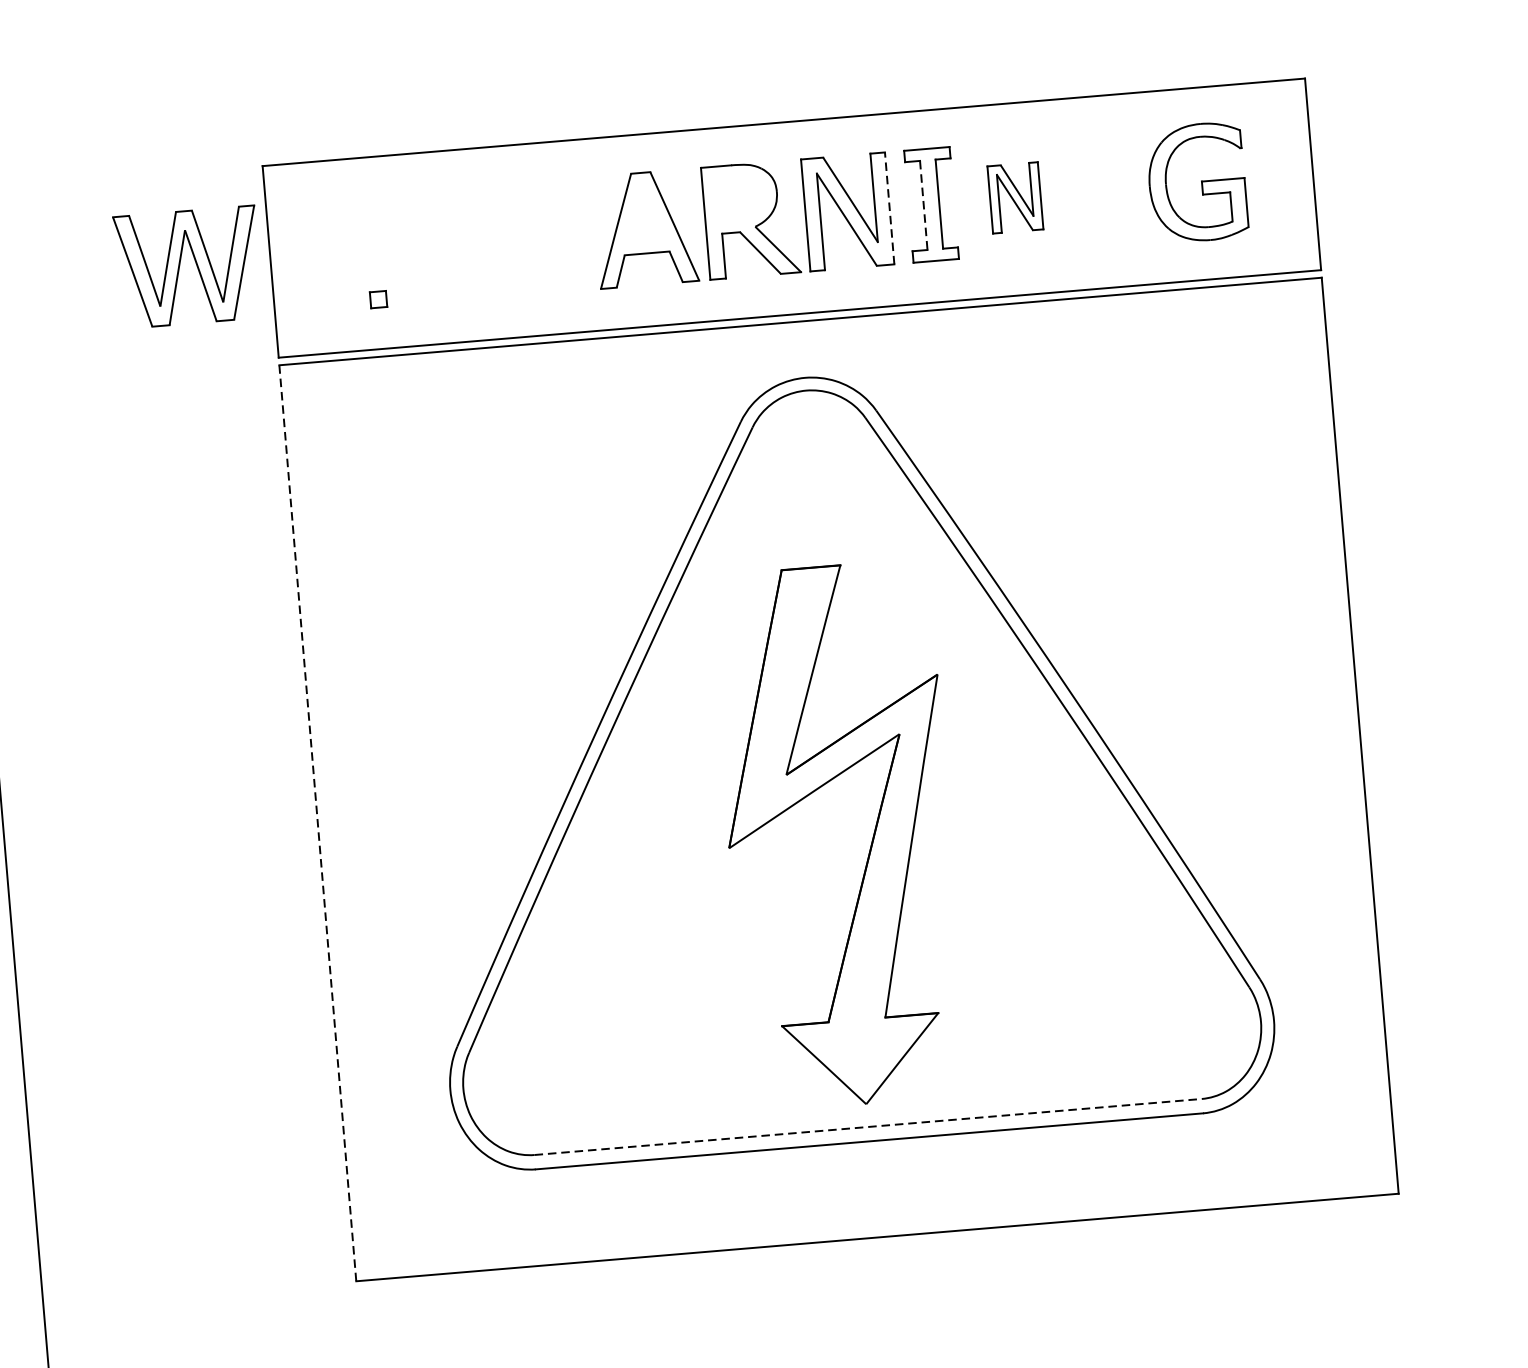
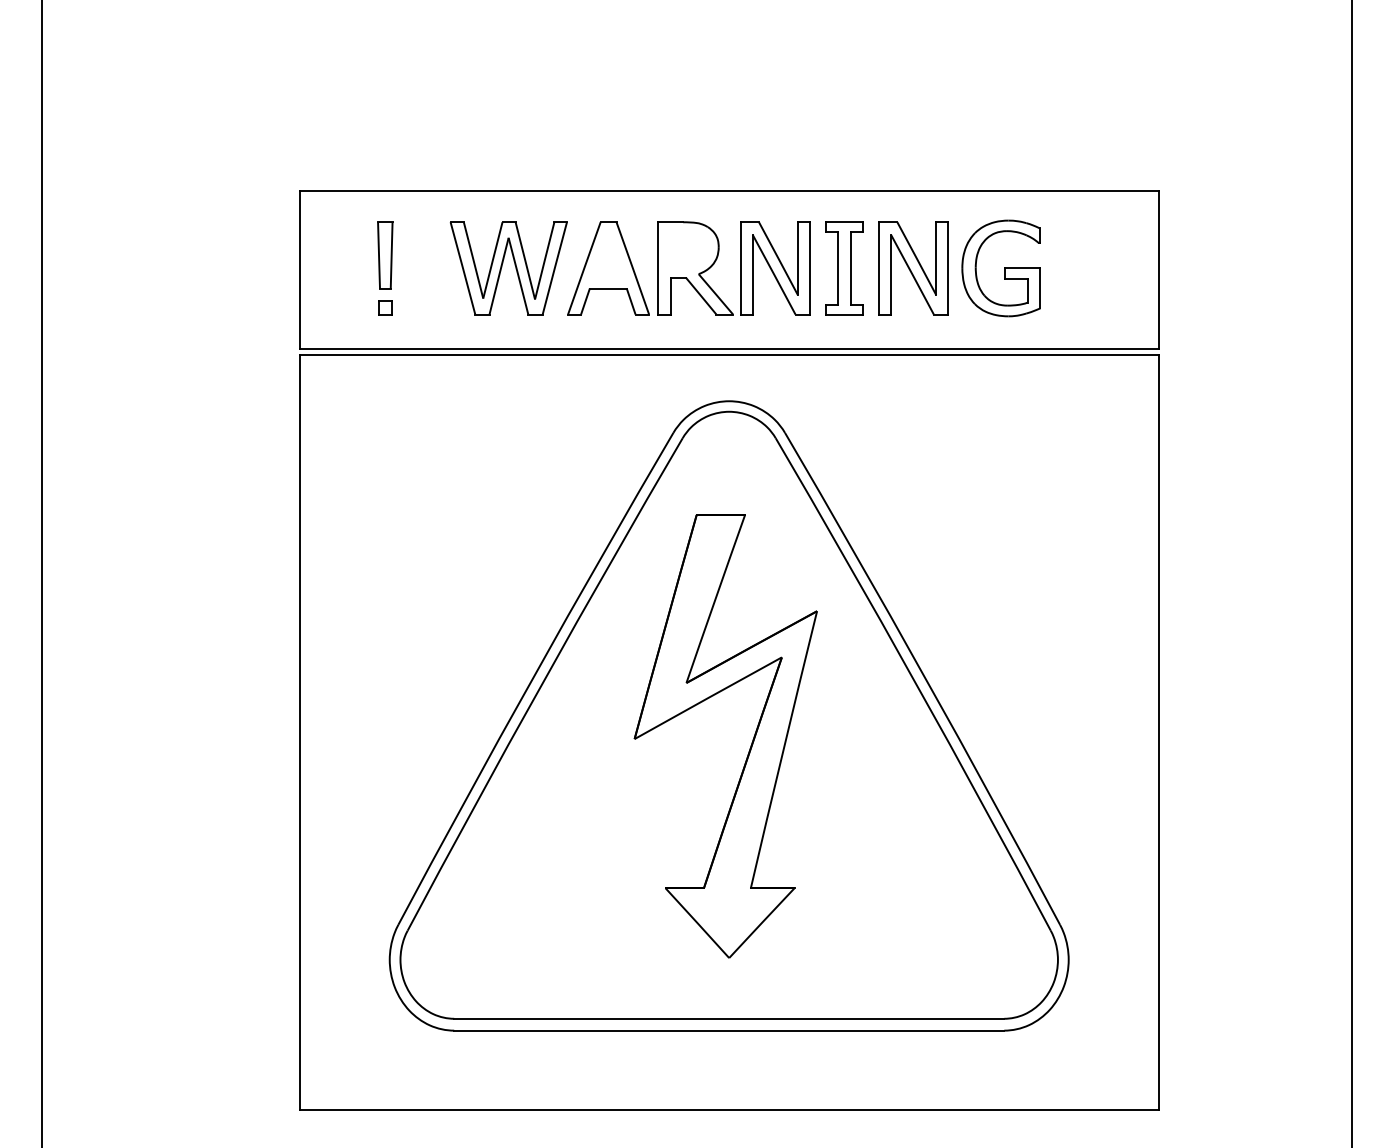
part: (1196, 182) -> (1000, 268), moved
part: (1015, 198) -> (913, 268), size x1.67
line: (924, 205) -> (838, 268), dashed -> solid
line: (889, 207) -> (809, 267), dashed -> solid
part: (373, 236) -> (385, 255), added
part: (180, 266) -> (502, 267), moved
line: (317, 823) -> (299, 732), dashed -> solid
part: (870, 844) -> (750, 745), moved
line: (868, 1126) -> (729, 1018), dashed -> solid

